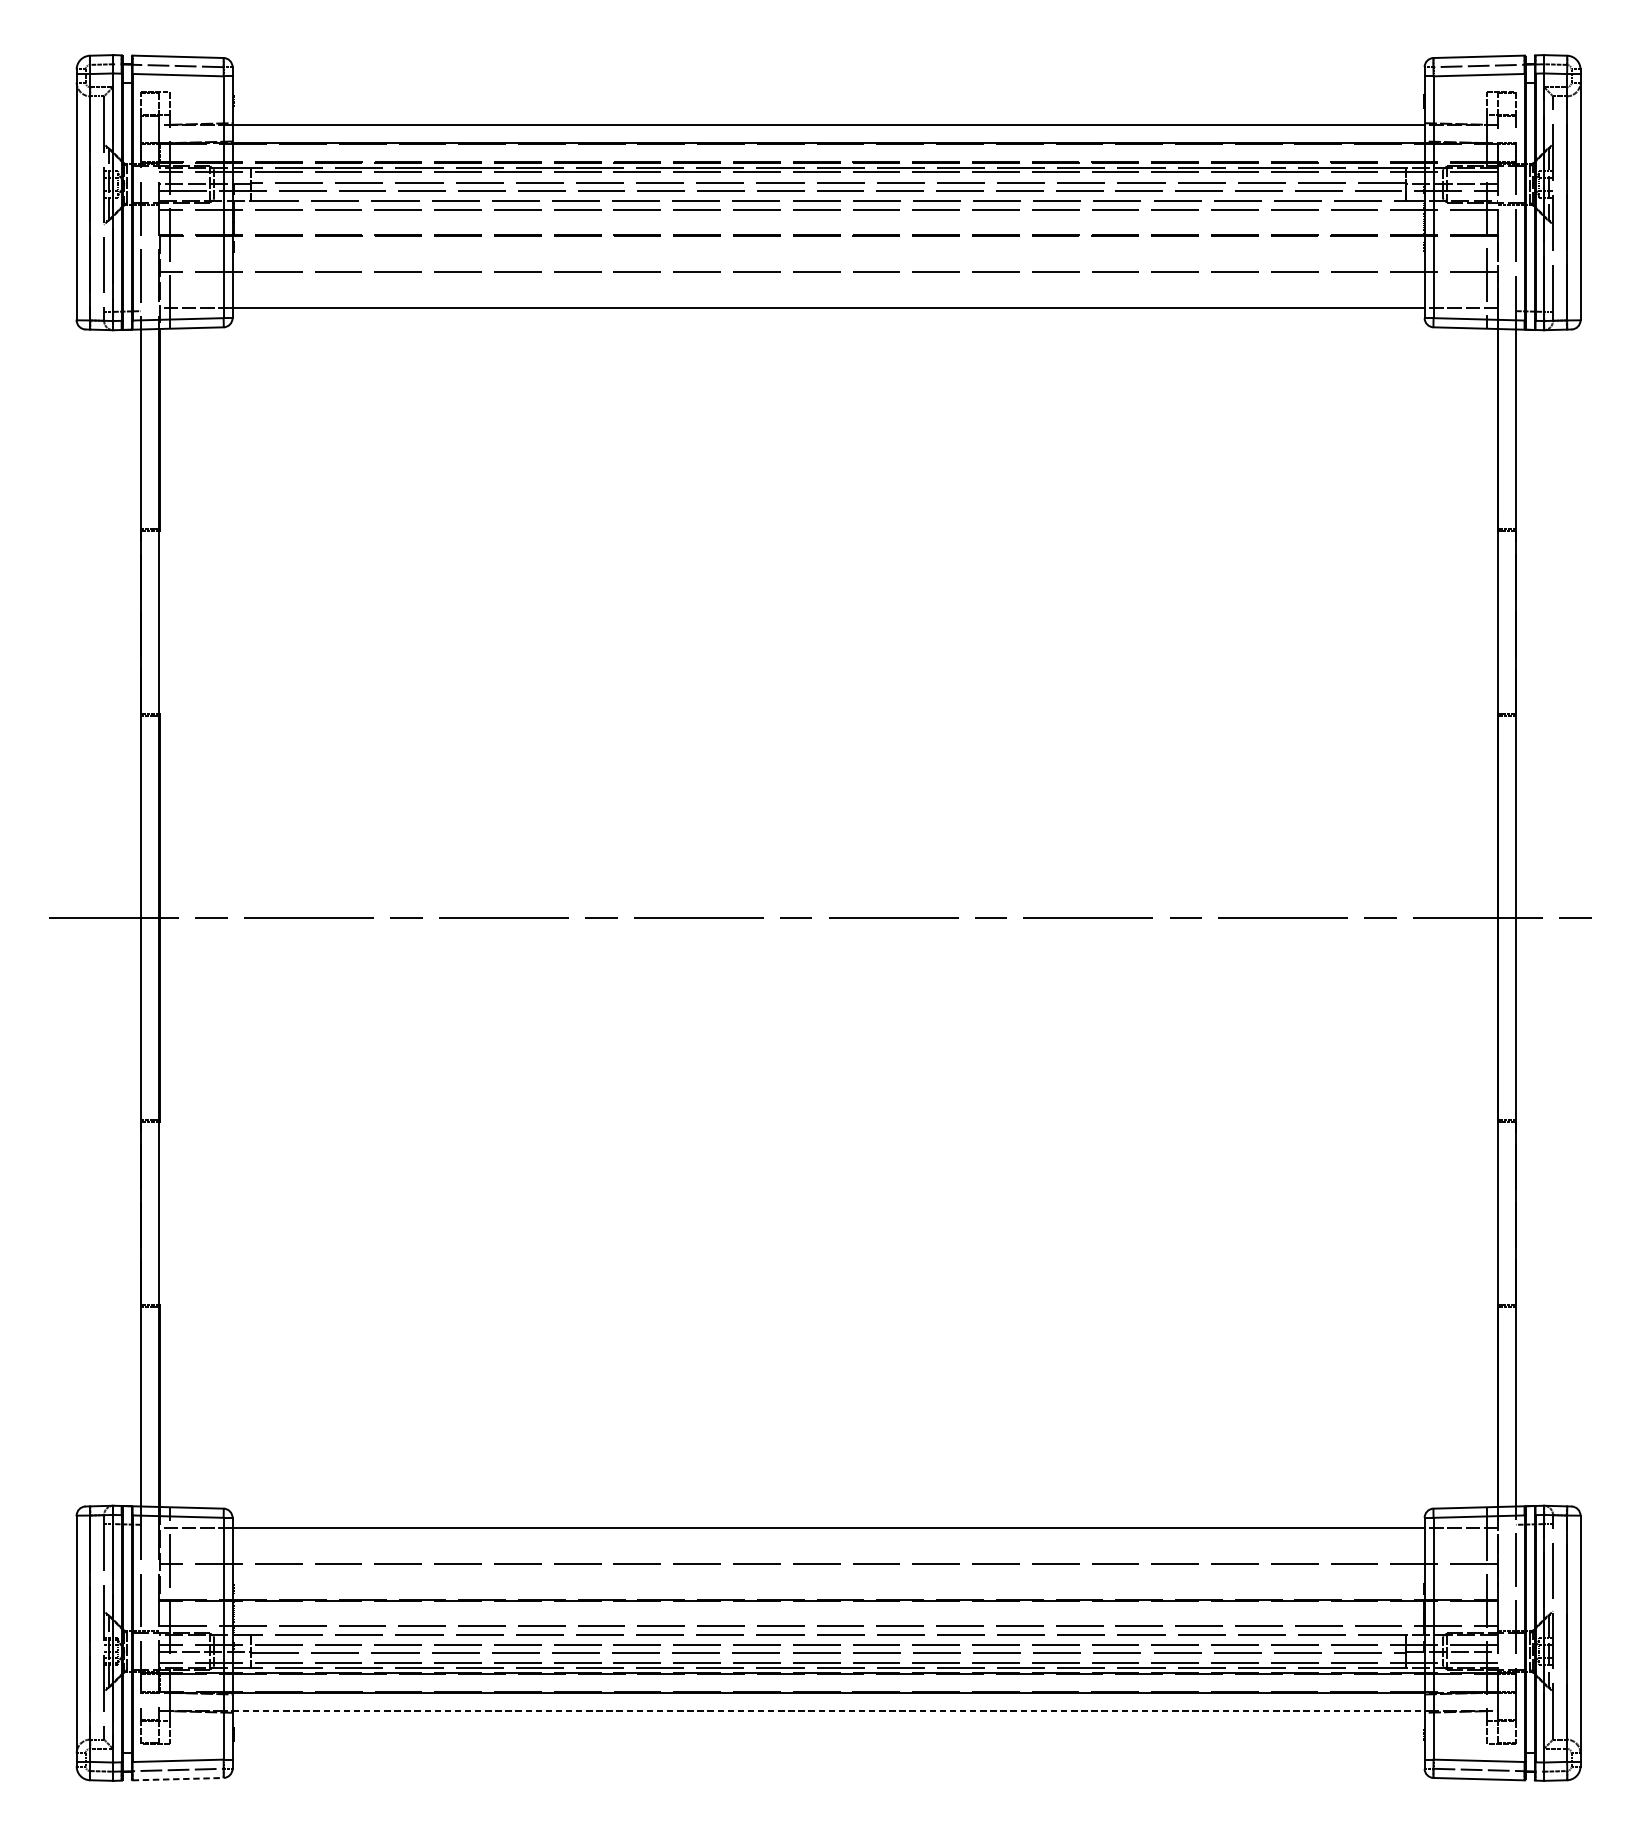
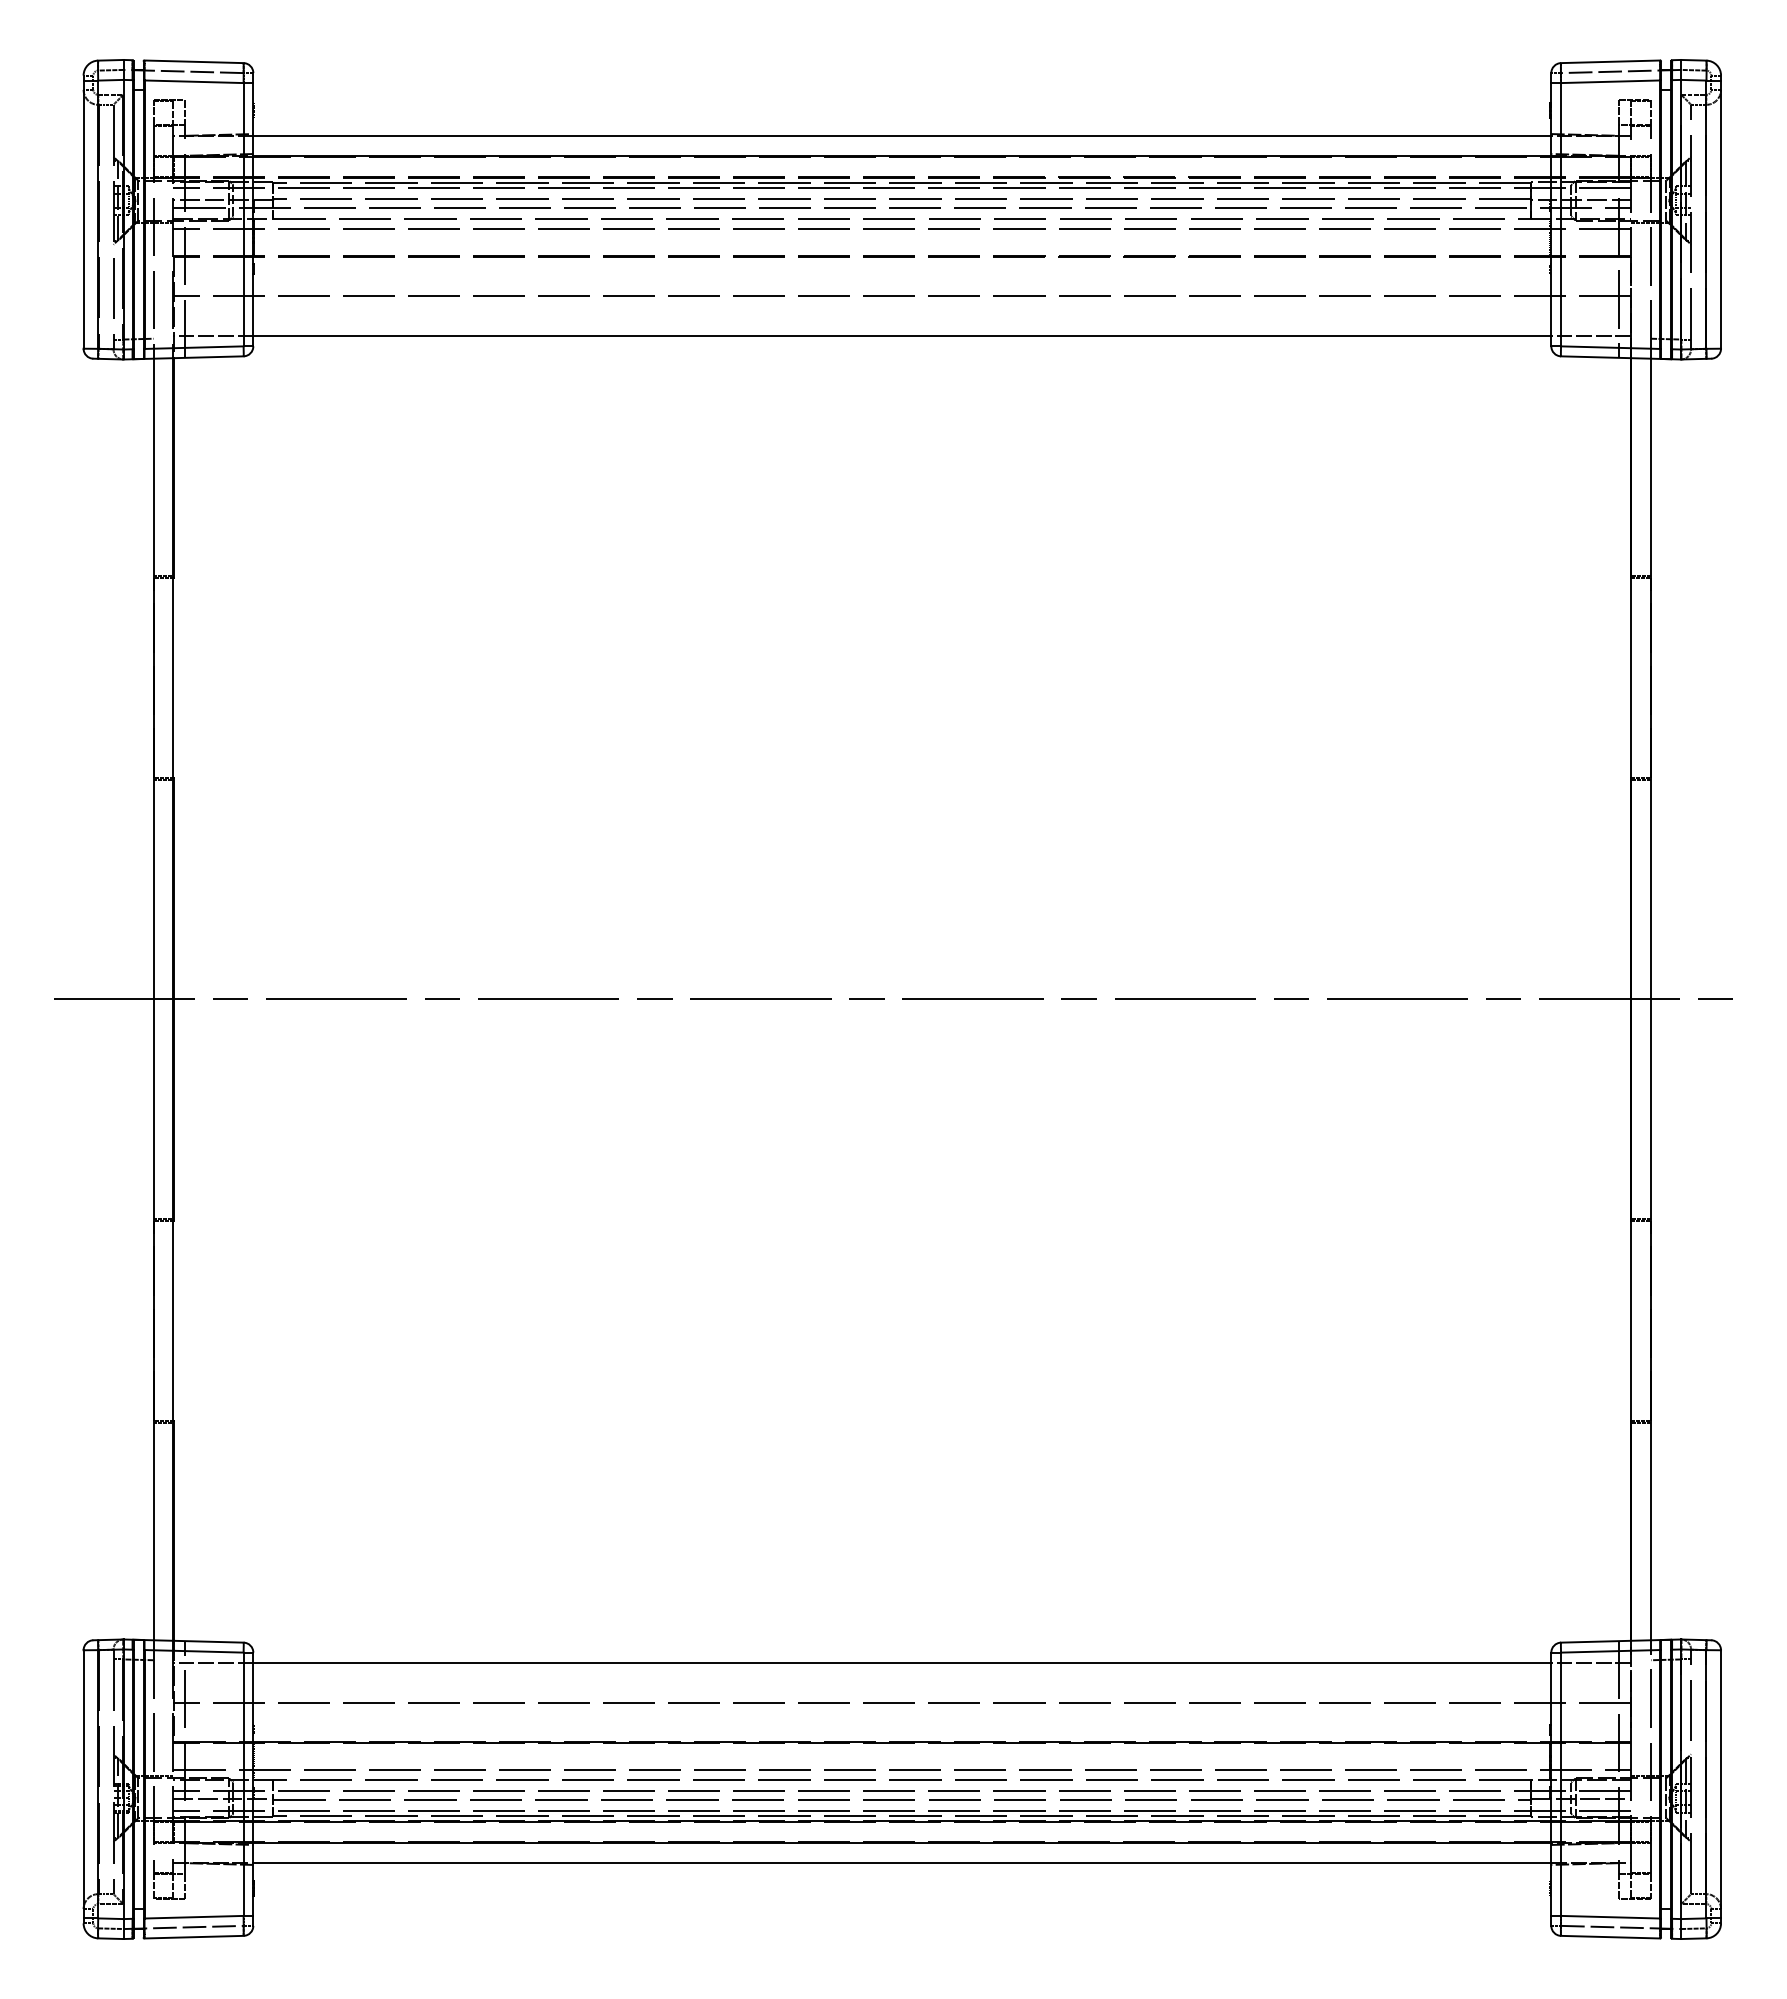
line: (828, 1711) -> (902, 1863), dashed -> solid
line: (178, 1779) -> (194, 1937), dashed -> solid

